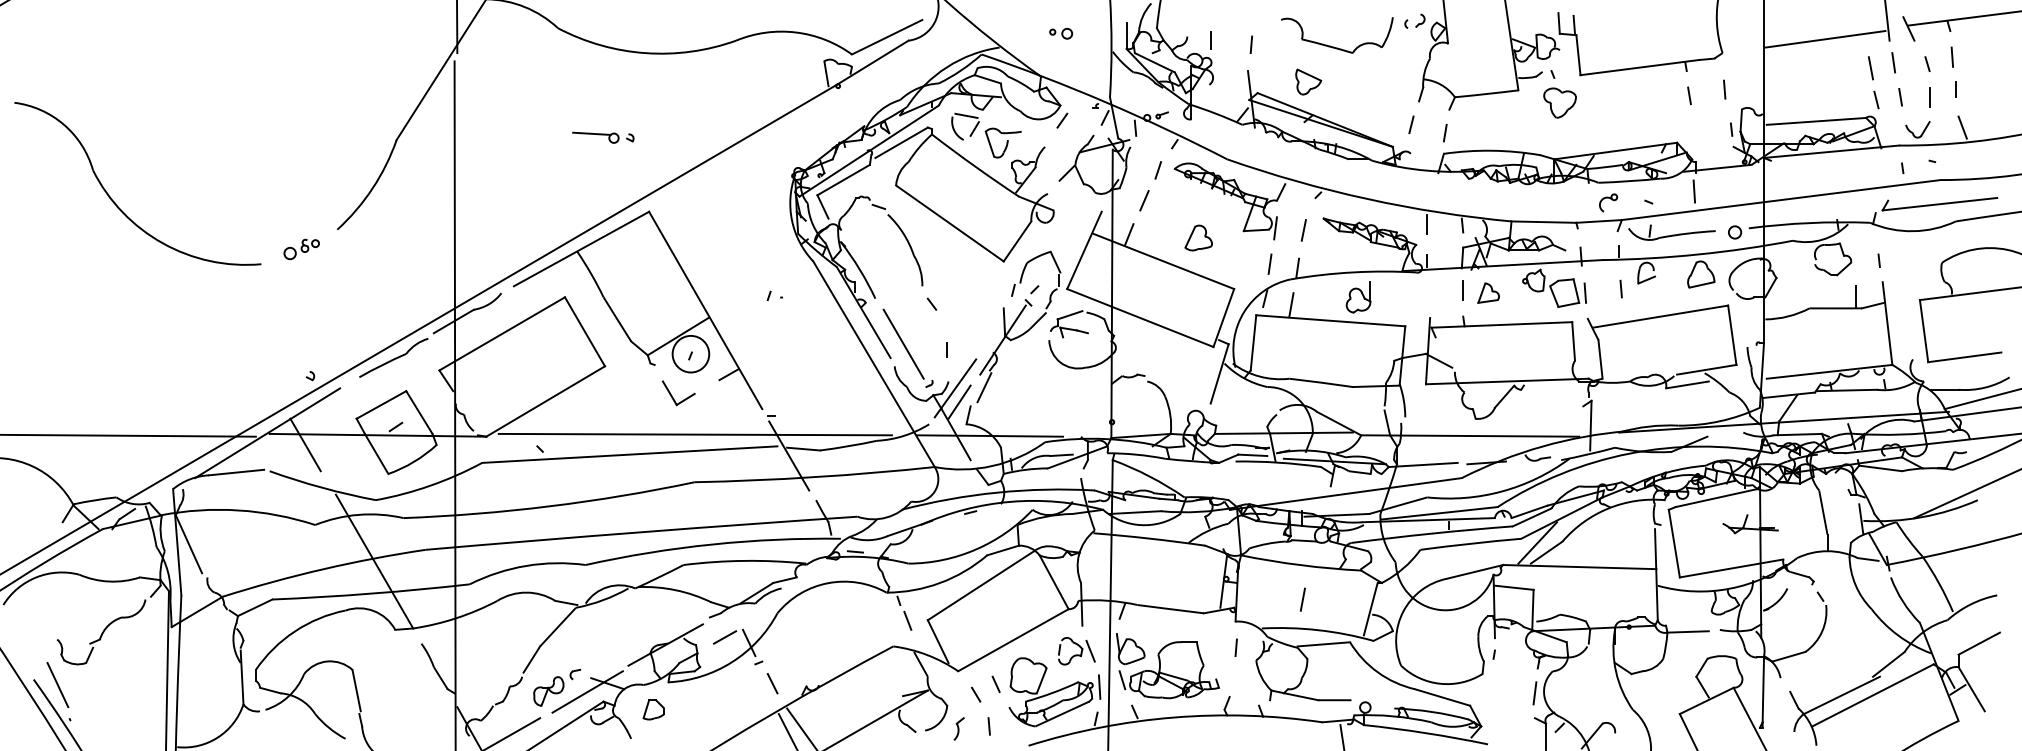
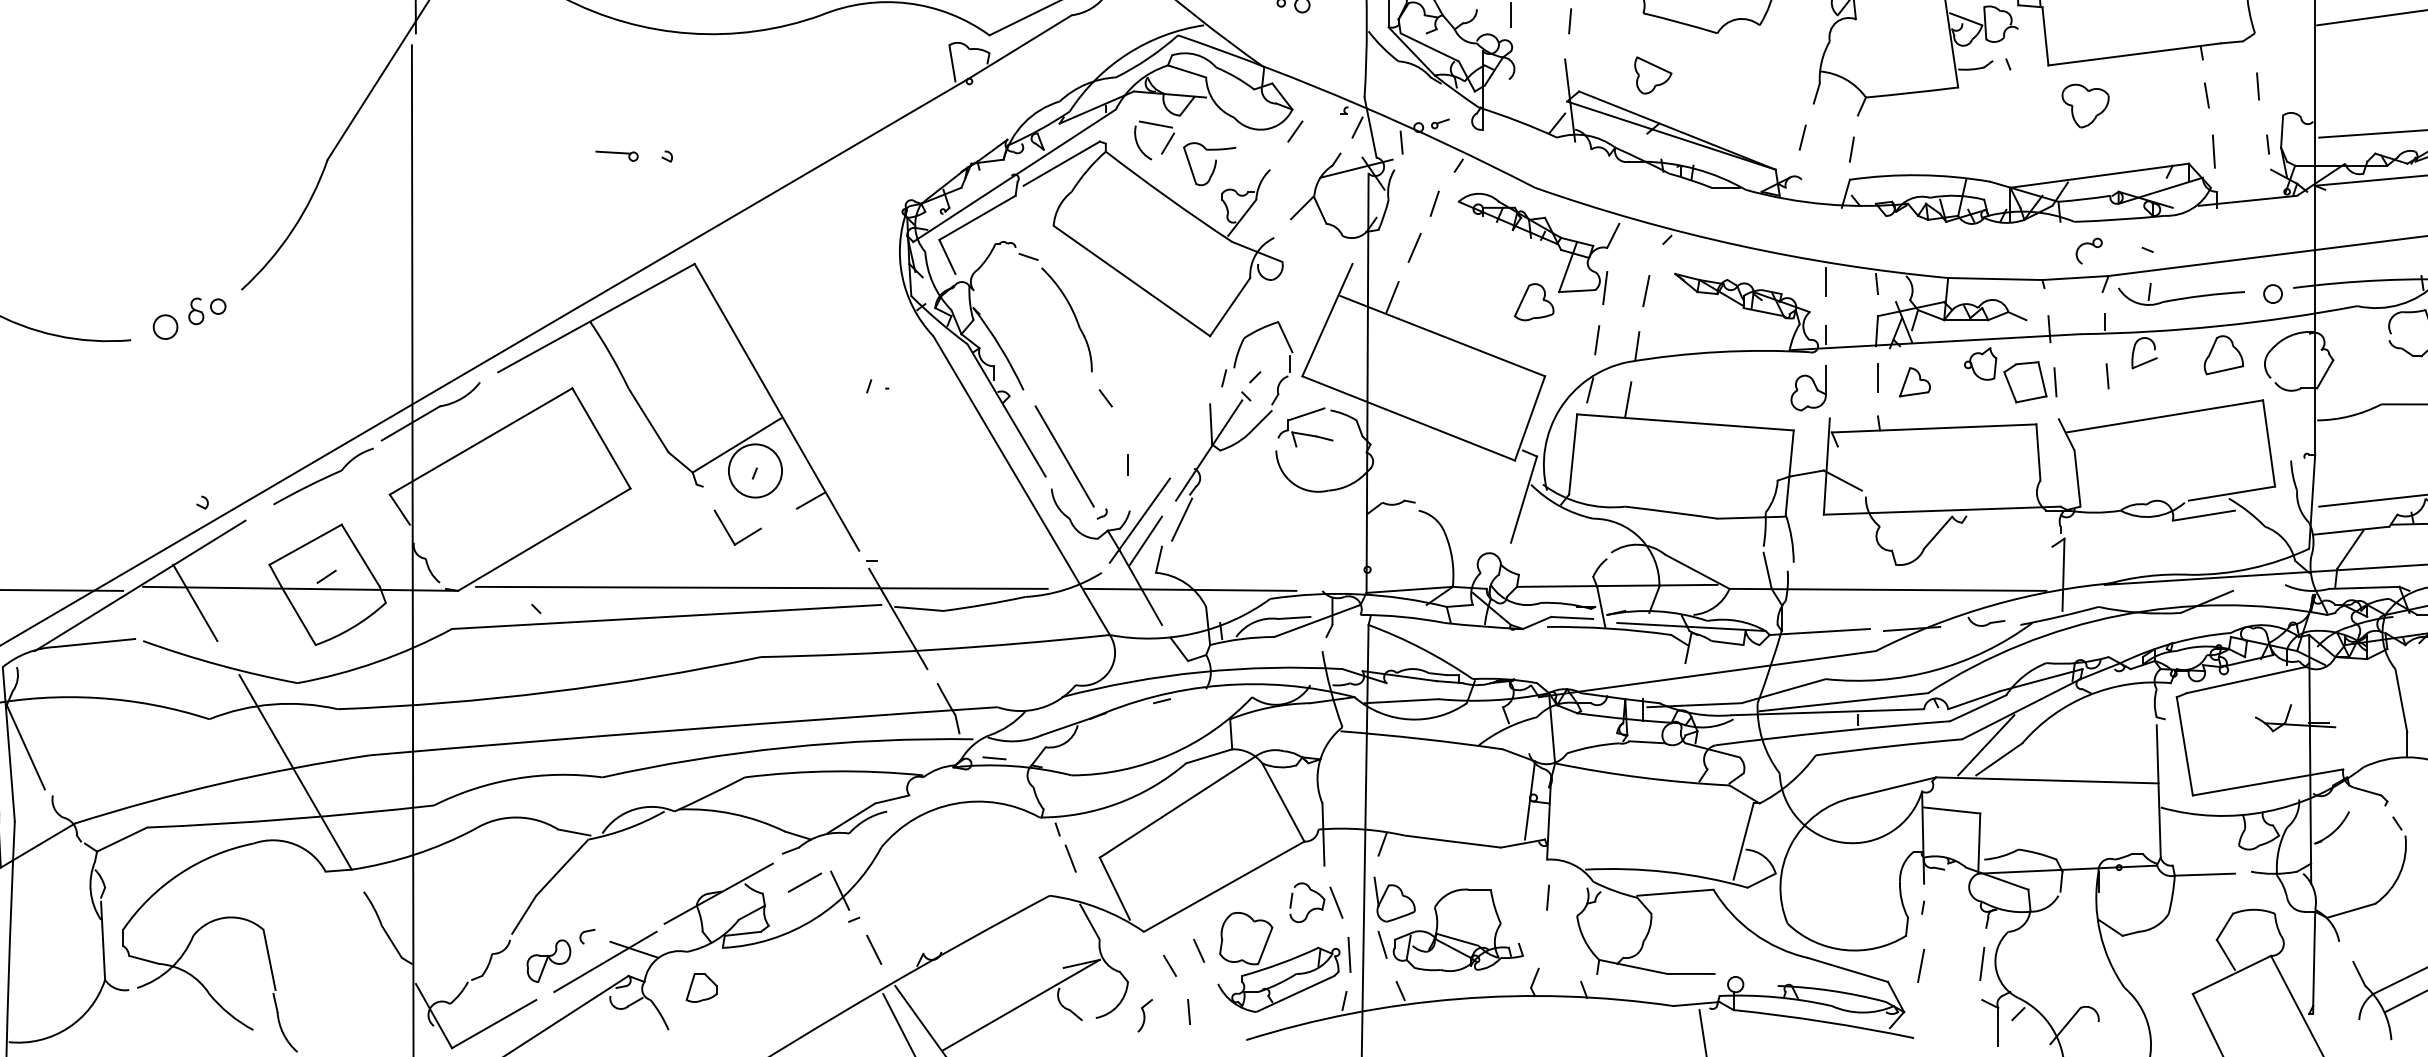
part: (1559, 102) -> (2084, 105), moved
part: (595, 137) -> (616, 156), size x0.62
line: (1693, 191) -> (2212, 151), moved
part: (1198, 237) -> (1533, 301), moved
part: (301, 249) -> (189, 318), size x1.43
part: (1358, 297) -> (1808, 388), moved
line: (1302, 599) -> (1920, 965), moved

